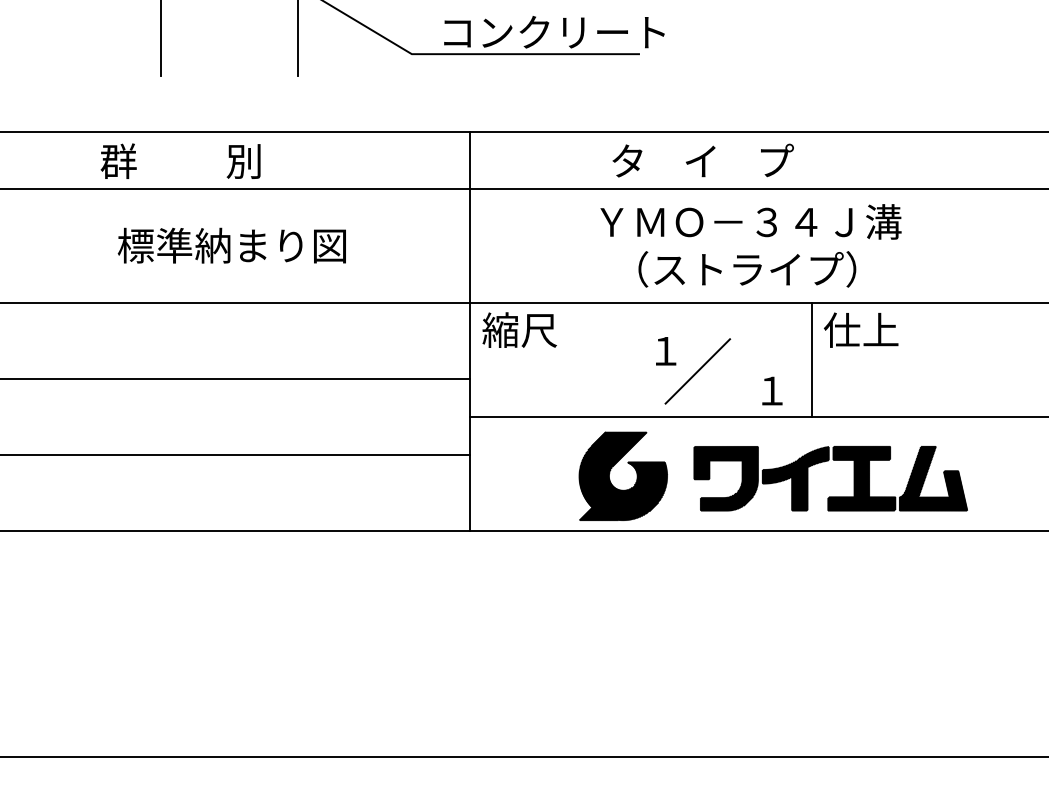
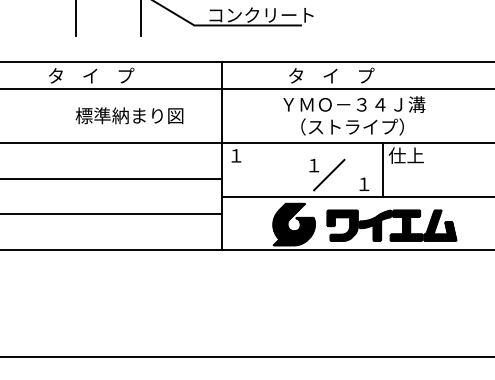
text: (191, 160) -> (90, 75), 群          別 -> タ    イ    プ
text: (231, 245) -> (129, 115), moved
text: (518, 329) -> (244, 155), 縮尺 -> １

